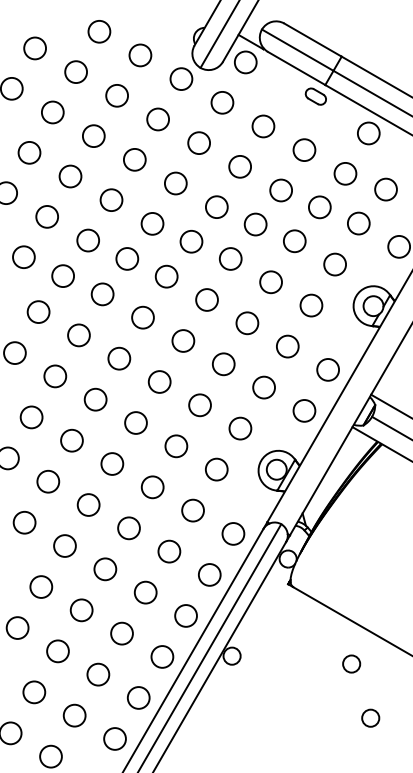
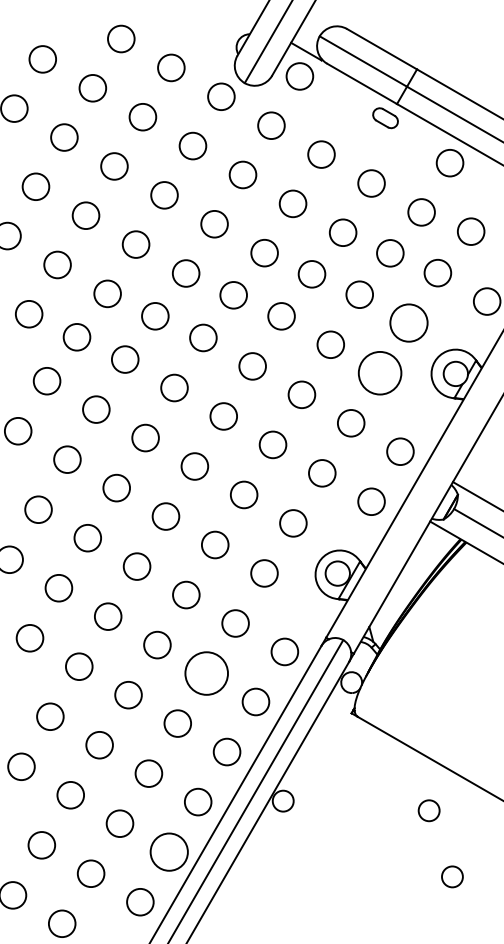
circle: (334, 264) -> (408, 323), size x1.4
circle: (310, 304) -> (379, 372), size x1.6
circle: (169, 551) -> (206, 673), size x1.6
circle: (138, 697) -> (168, 851), size x1.4

